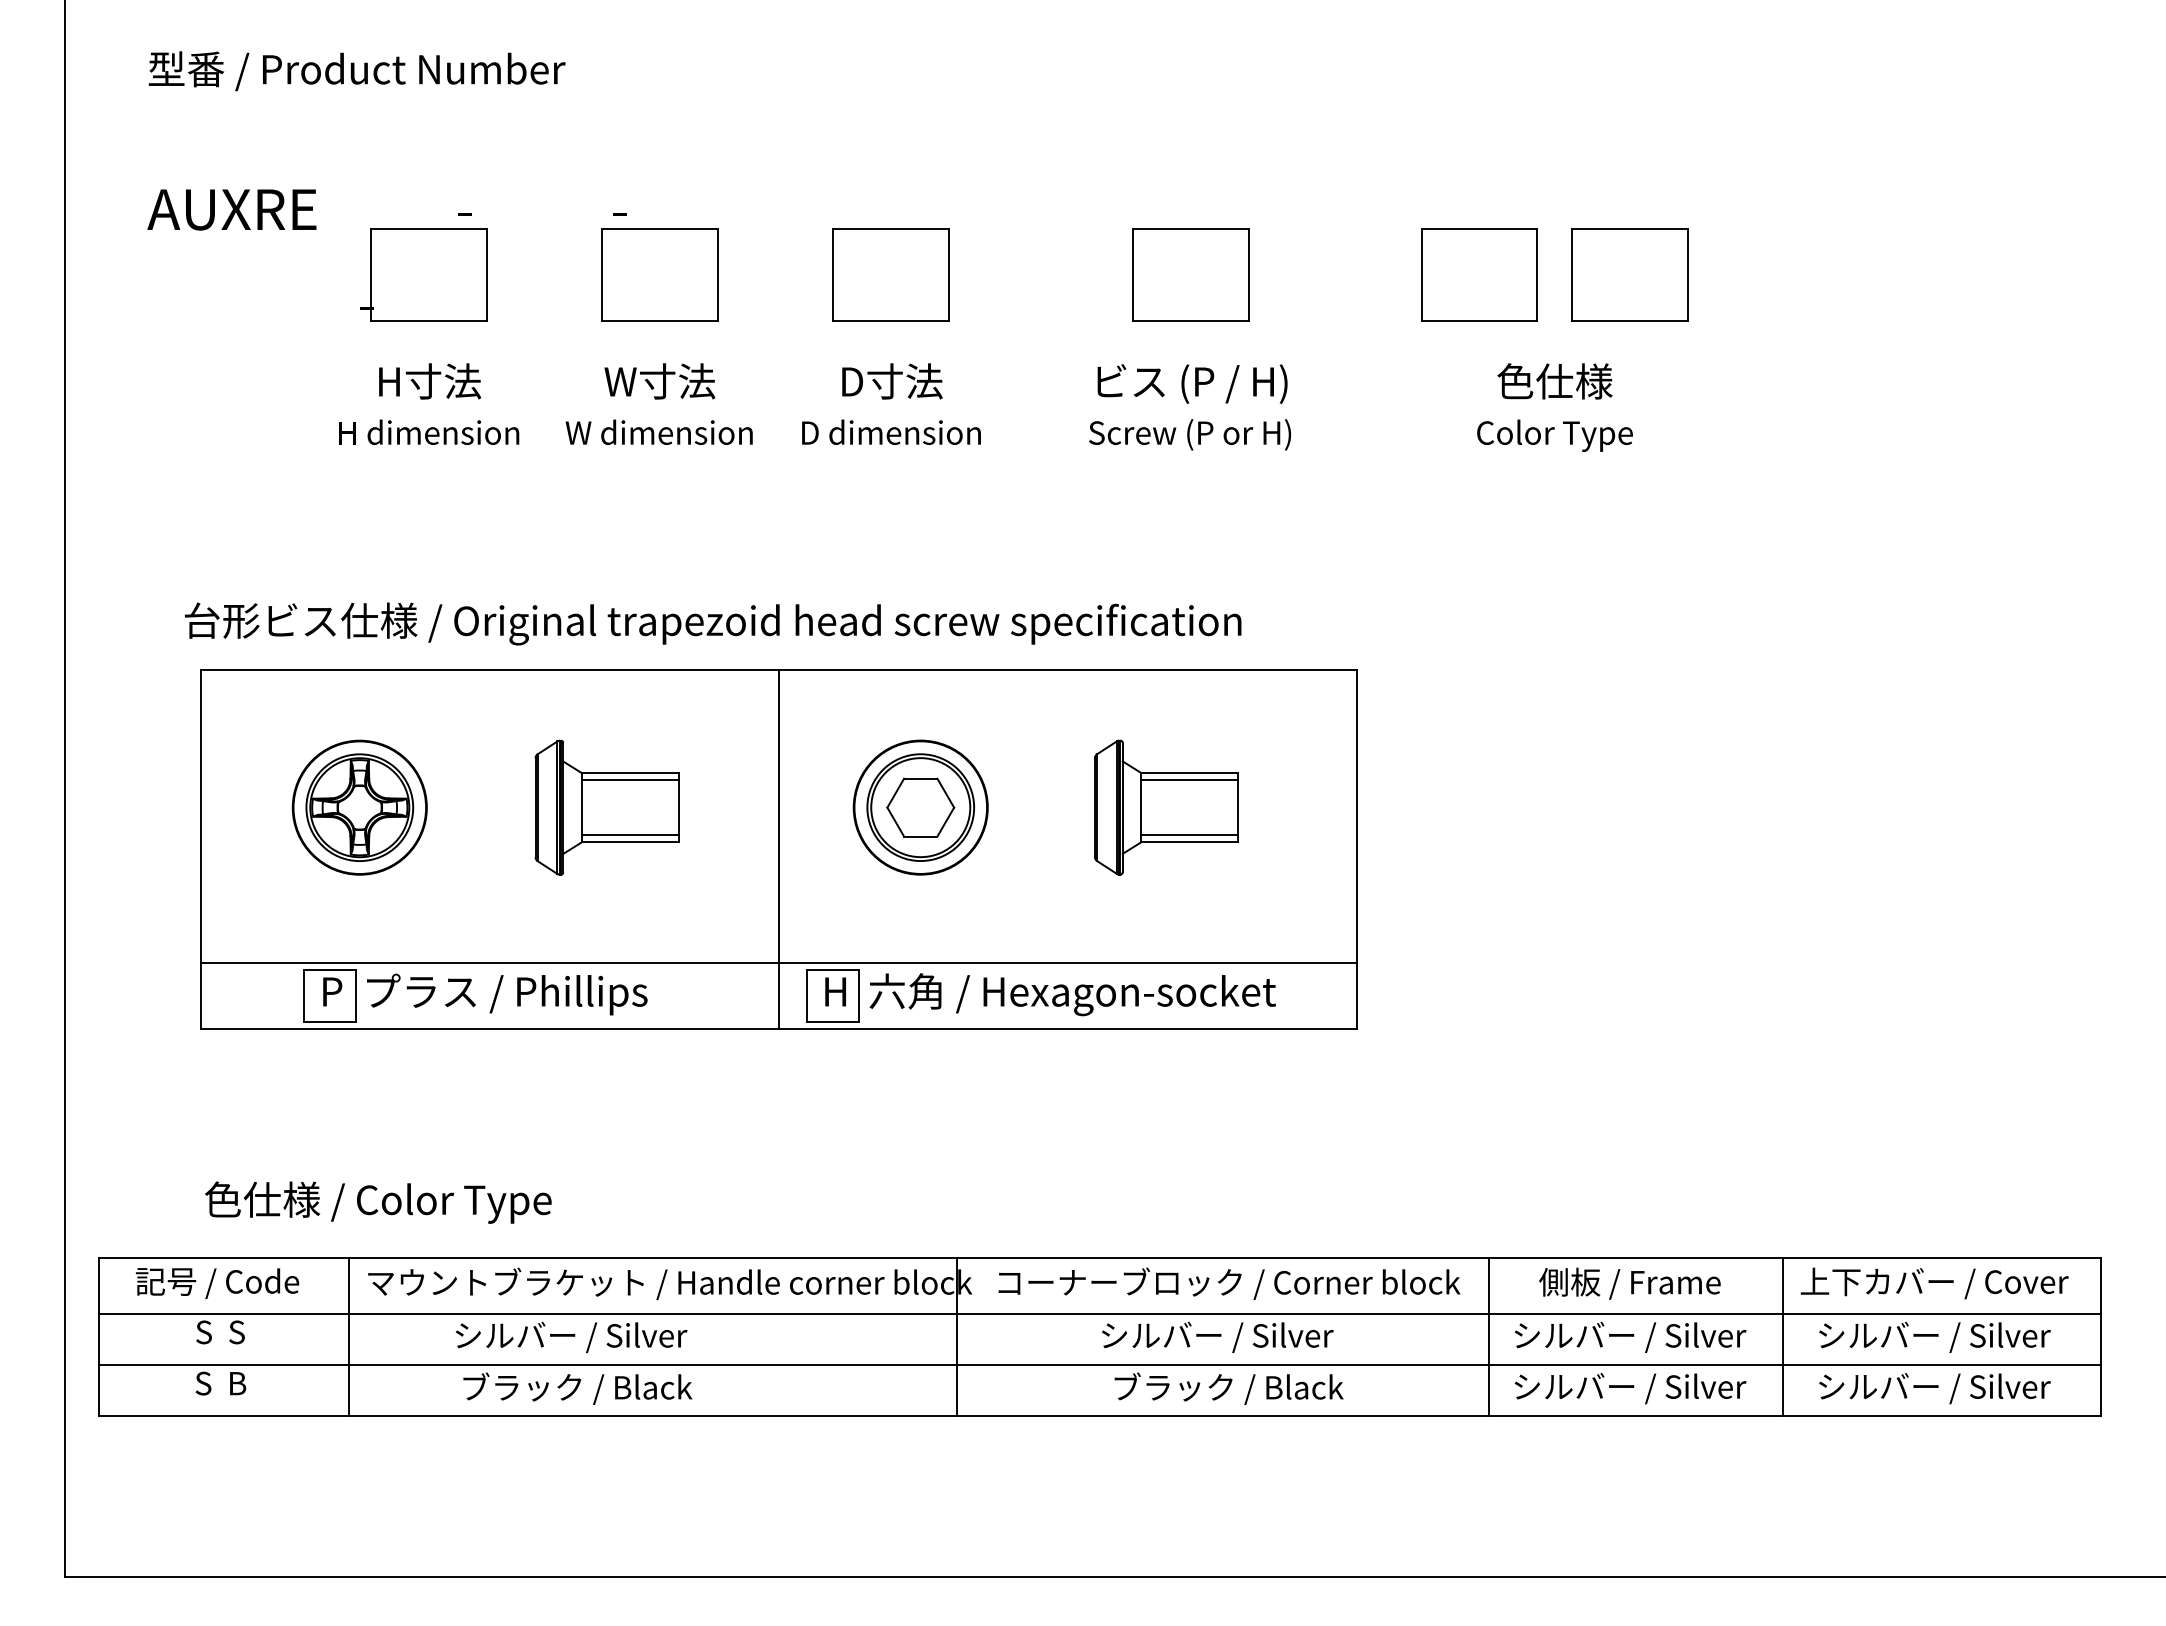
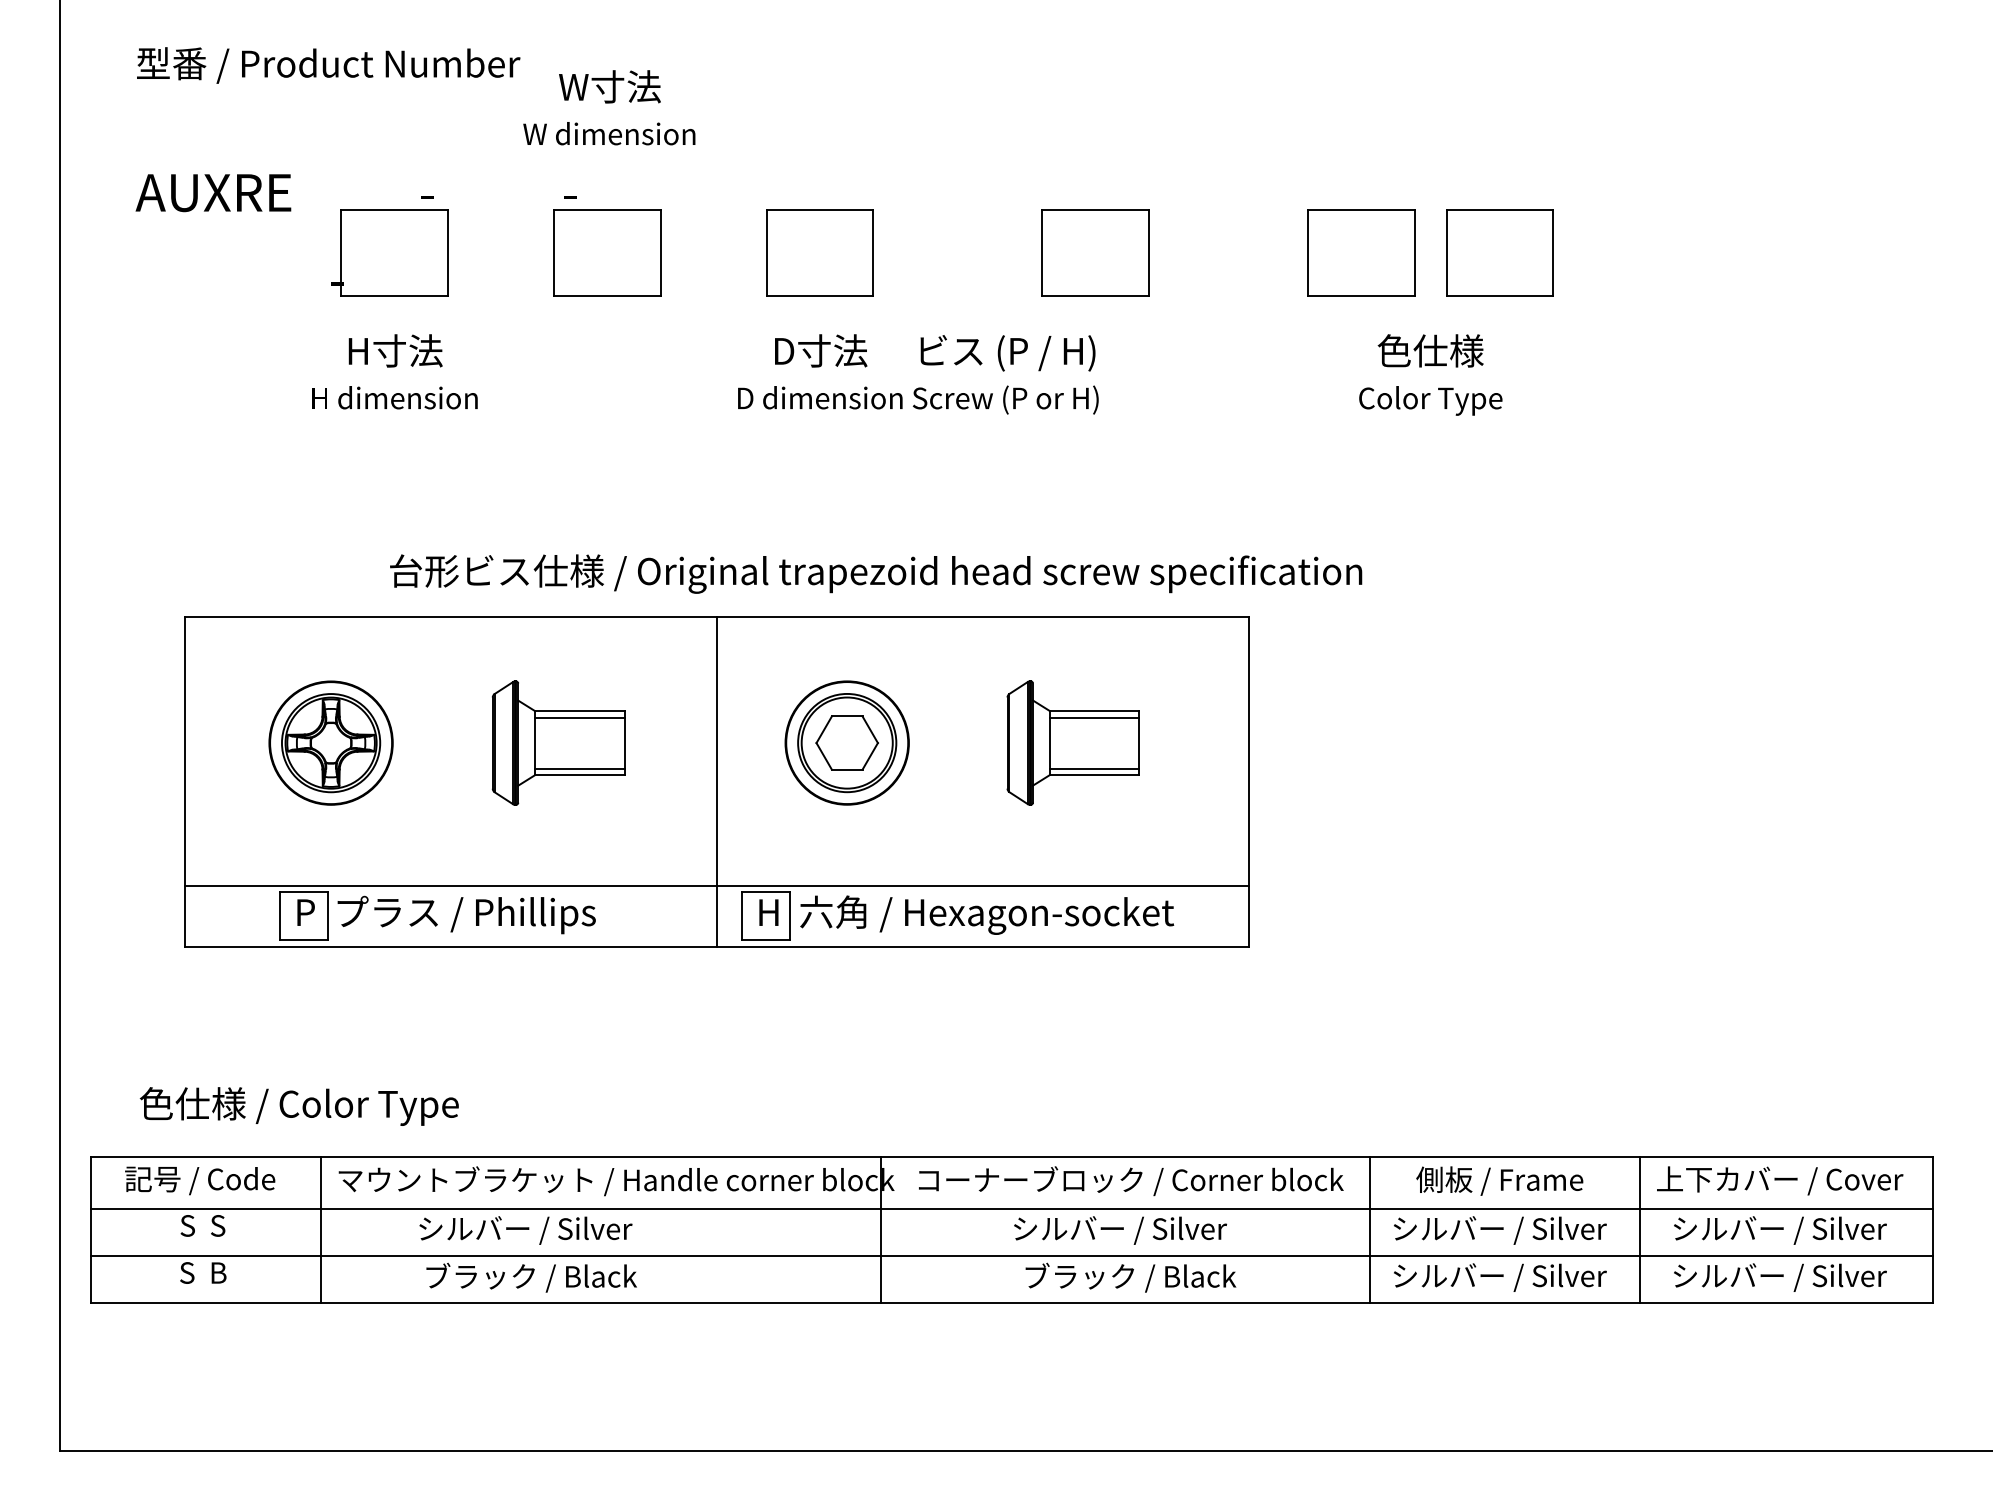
text: (658, 403) -> (608, 107), moved
text: (1190, 407) -> (1006, 374), moved
text: (712, 623) -> (875, 573), moved
text: (378, 1202) -> (299, 1106), moved

